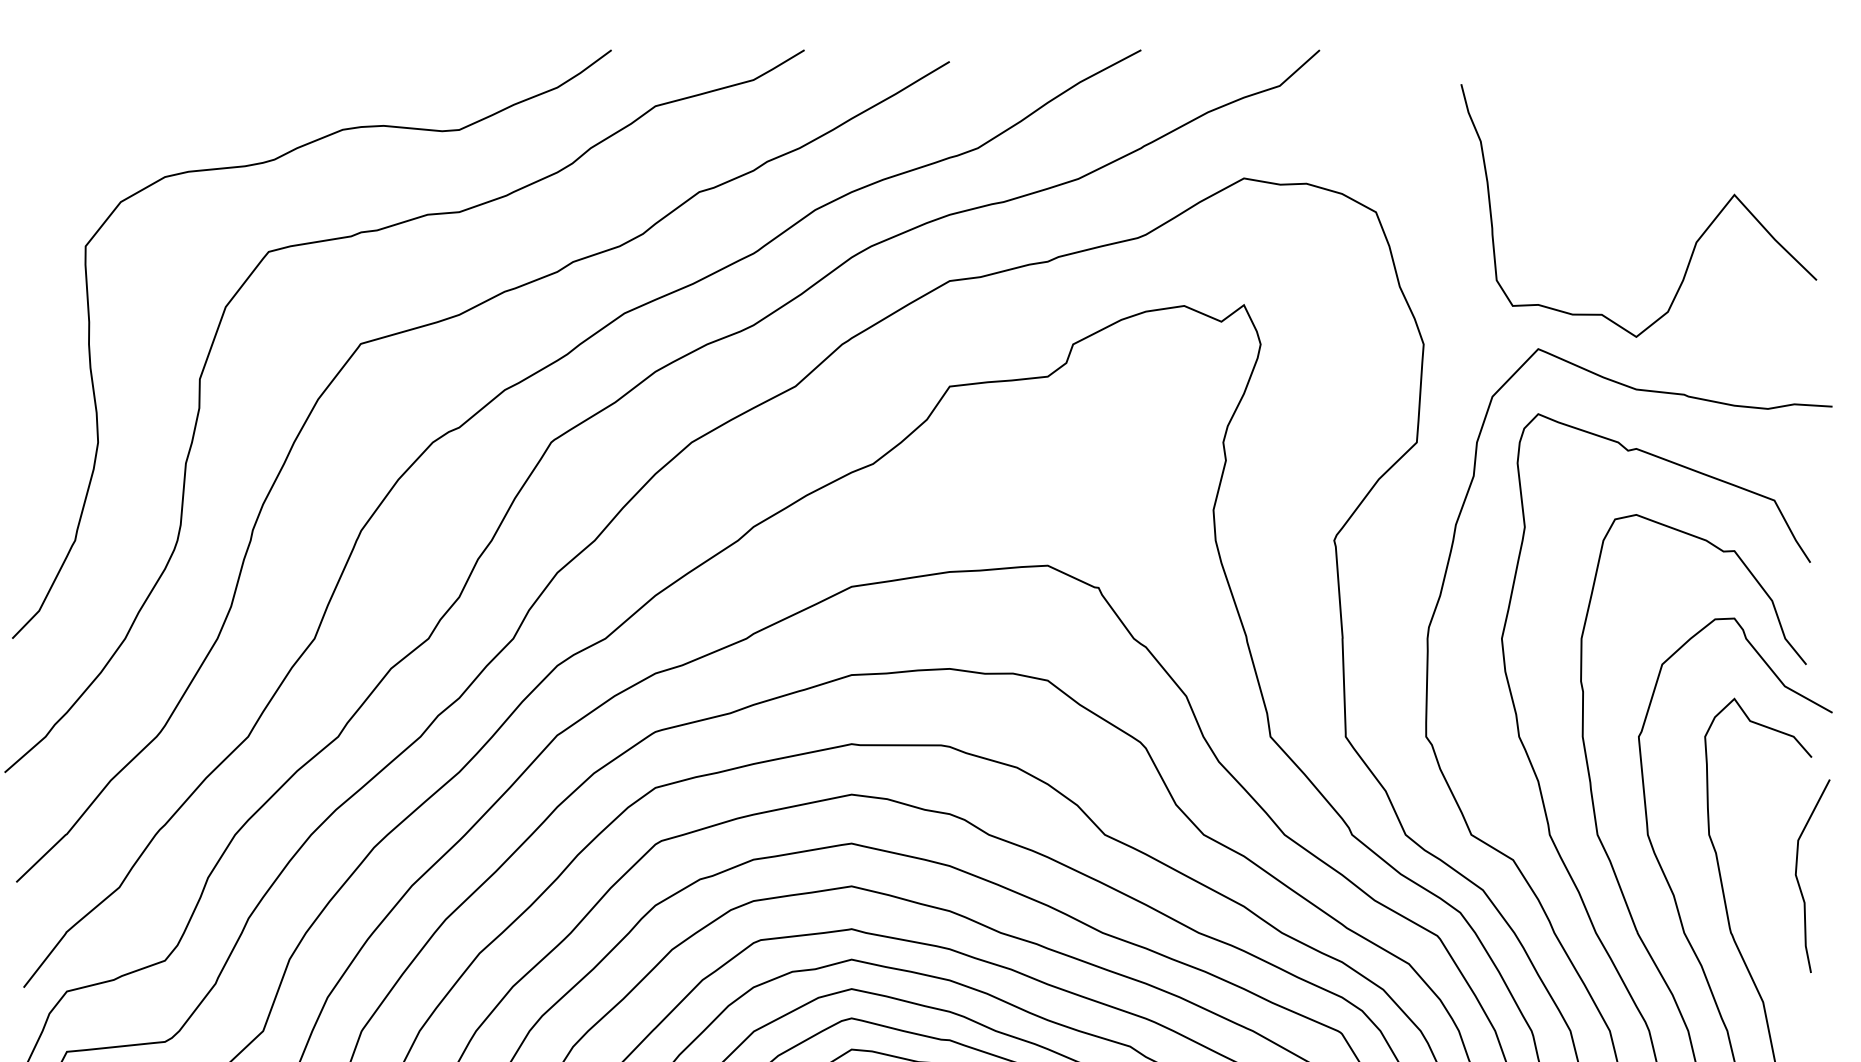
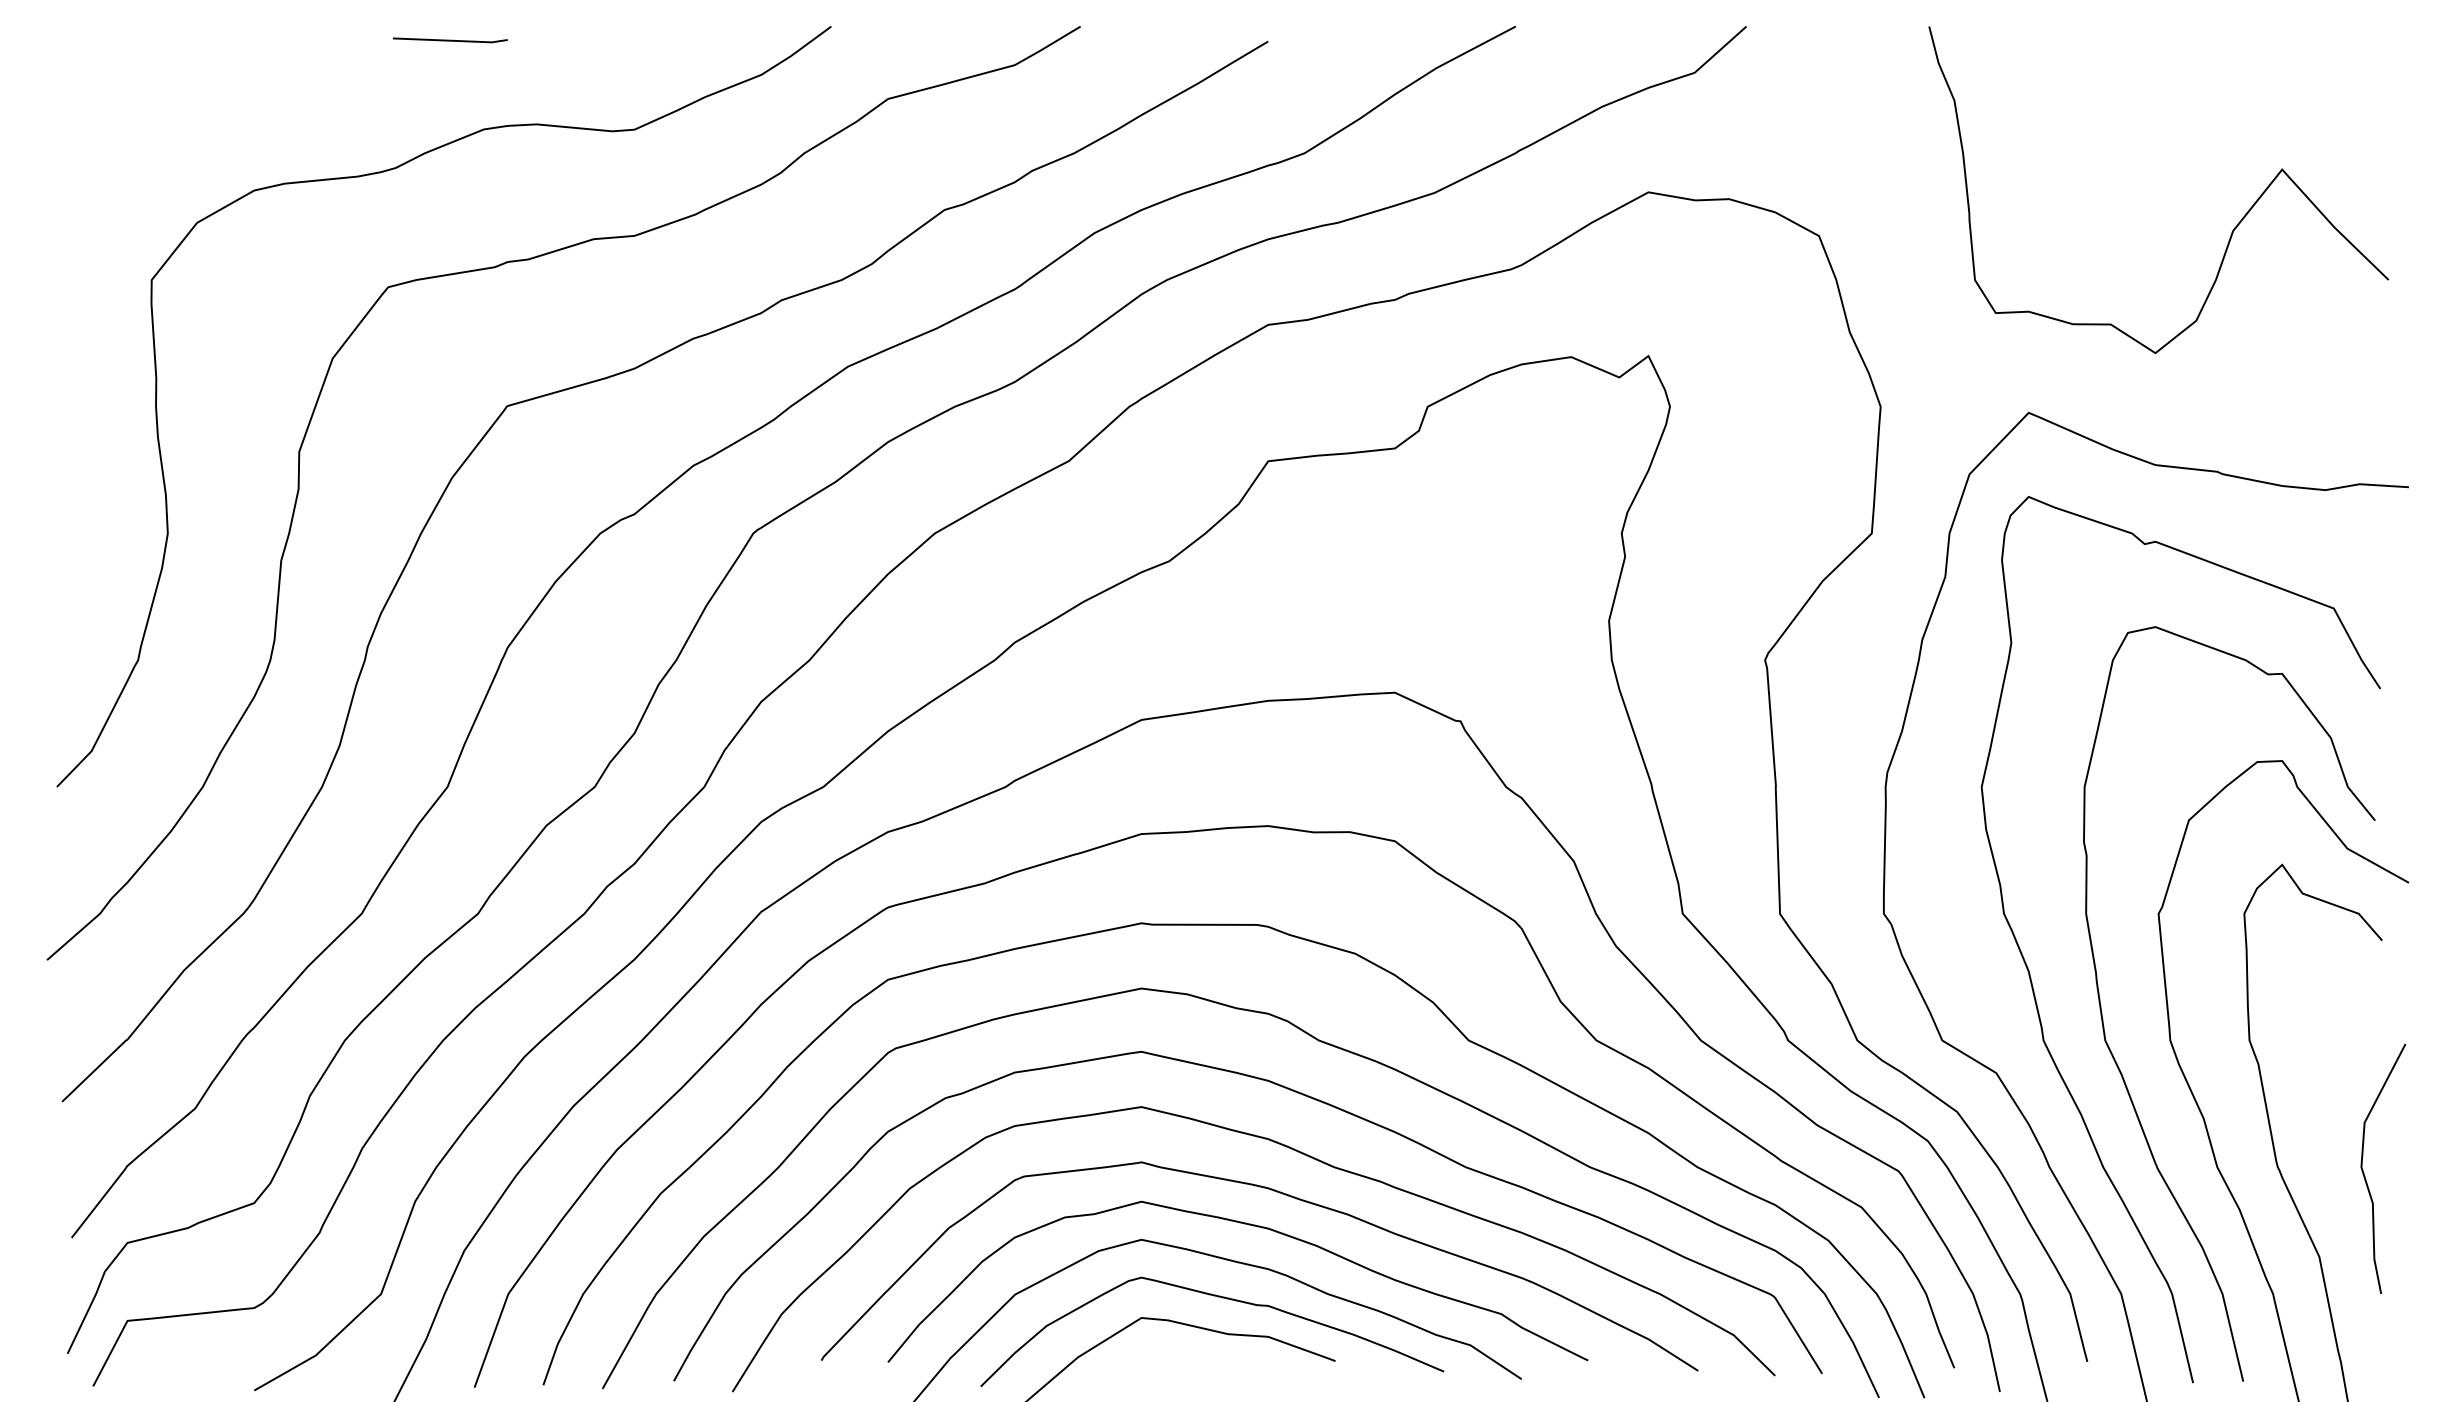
line: (316, 60) -> (450, 40), added
curve: (1696, 240) -> (2233, 228), moved
curve: (1798, 879) -> (2364, 1173), moved

